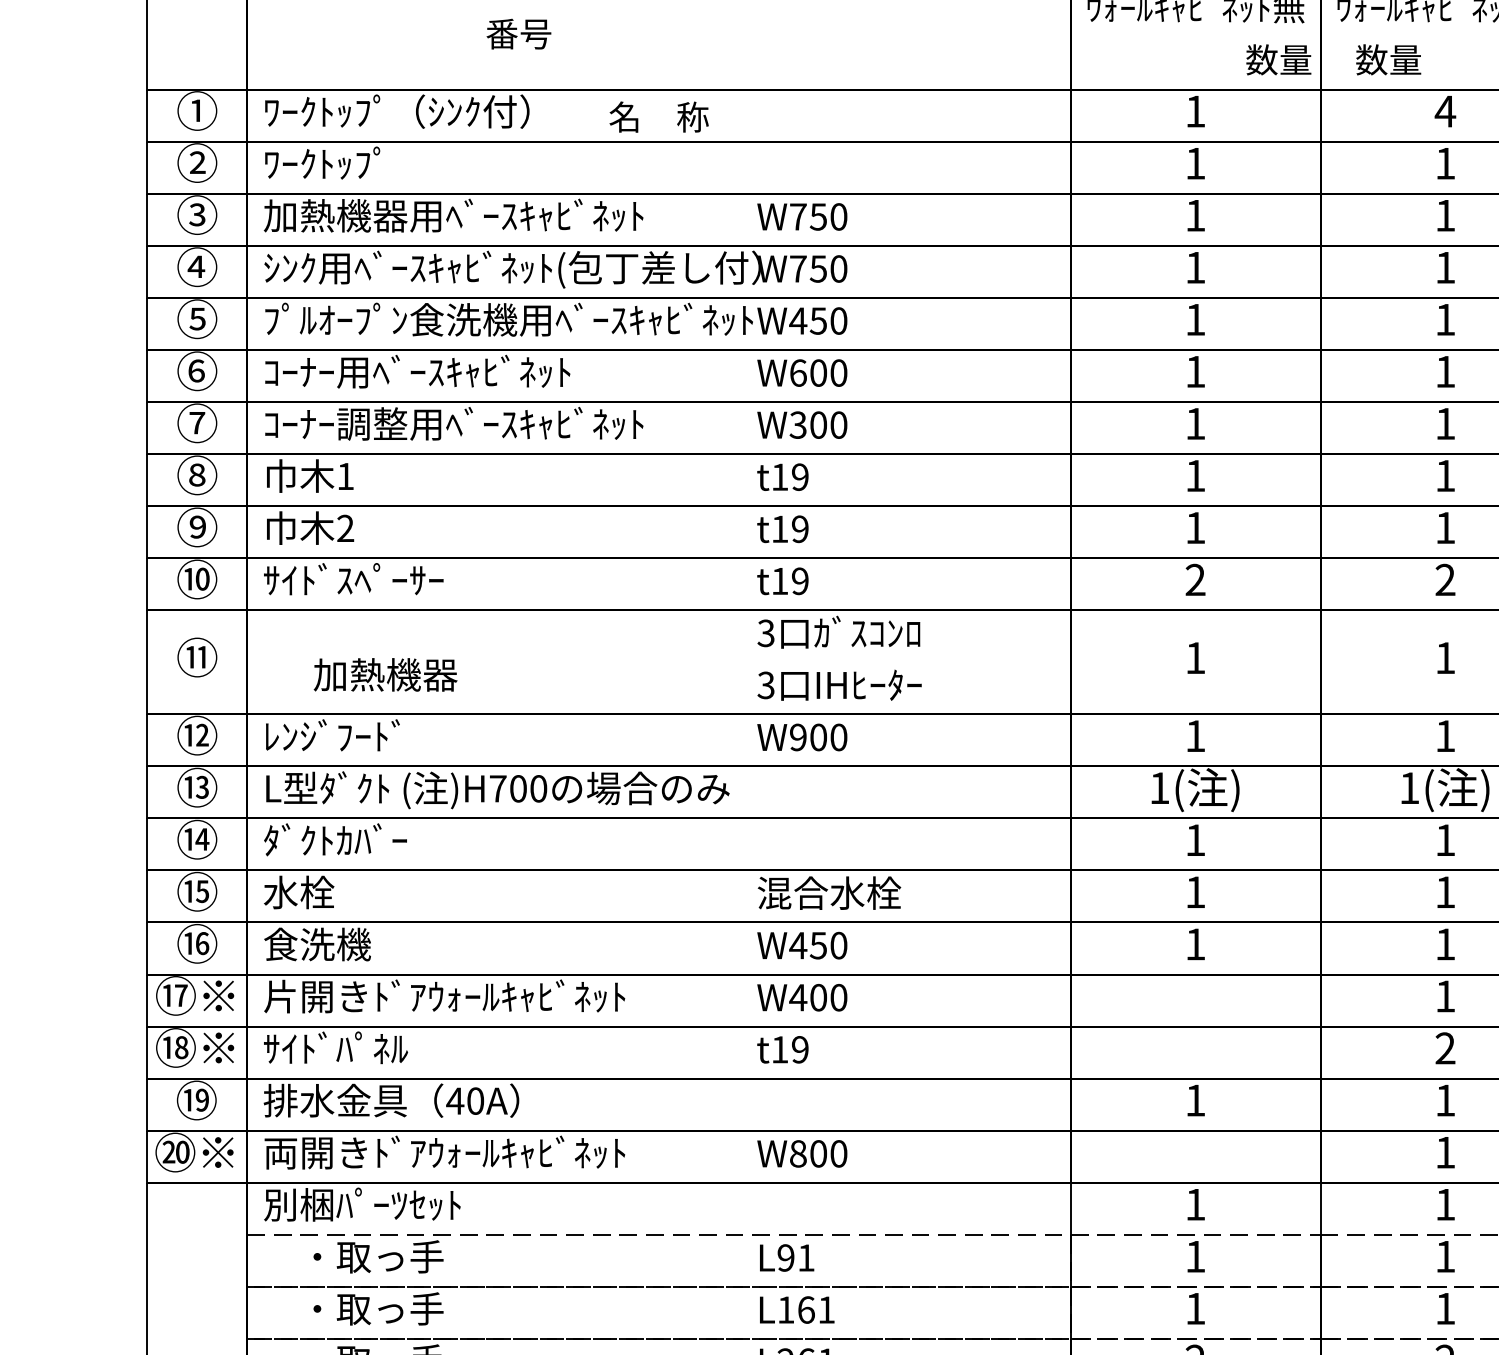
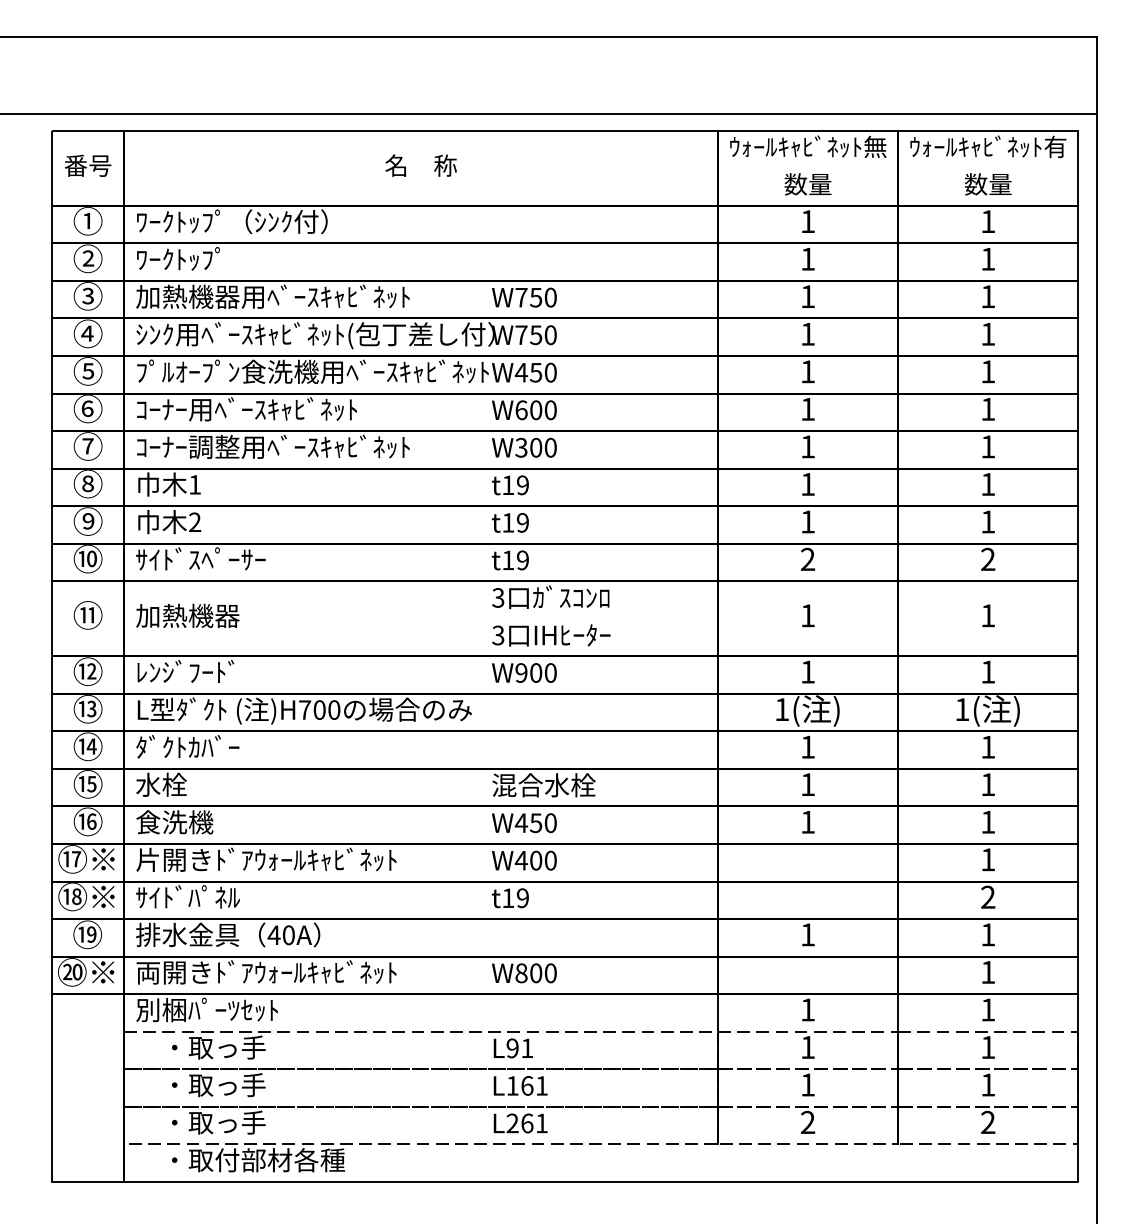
text: (518, 33) -> (87, 165), moved
text: (1278, 60) -> (807, 184), moved
text: (1387, 60) -> (987, 184), moved
text: (1444, 111) -> (987, 221), 4 -> 1
text: (658, 116) -> (420, 165), moved
text: (385, 674) -> (187, 615), moved

